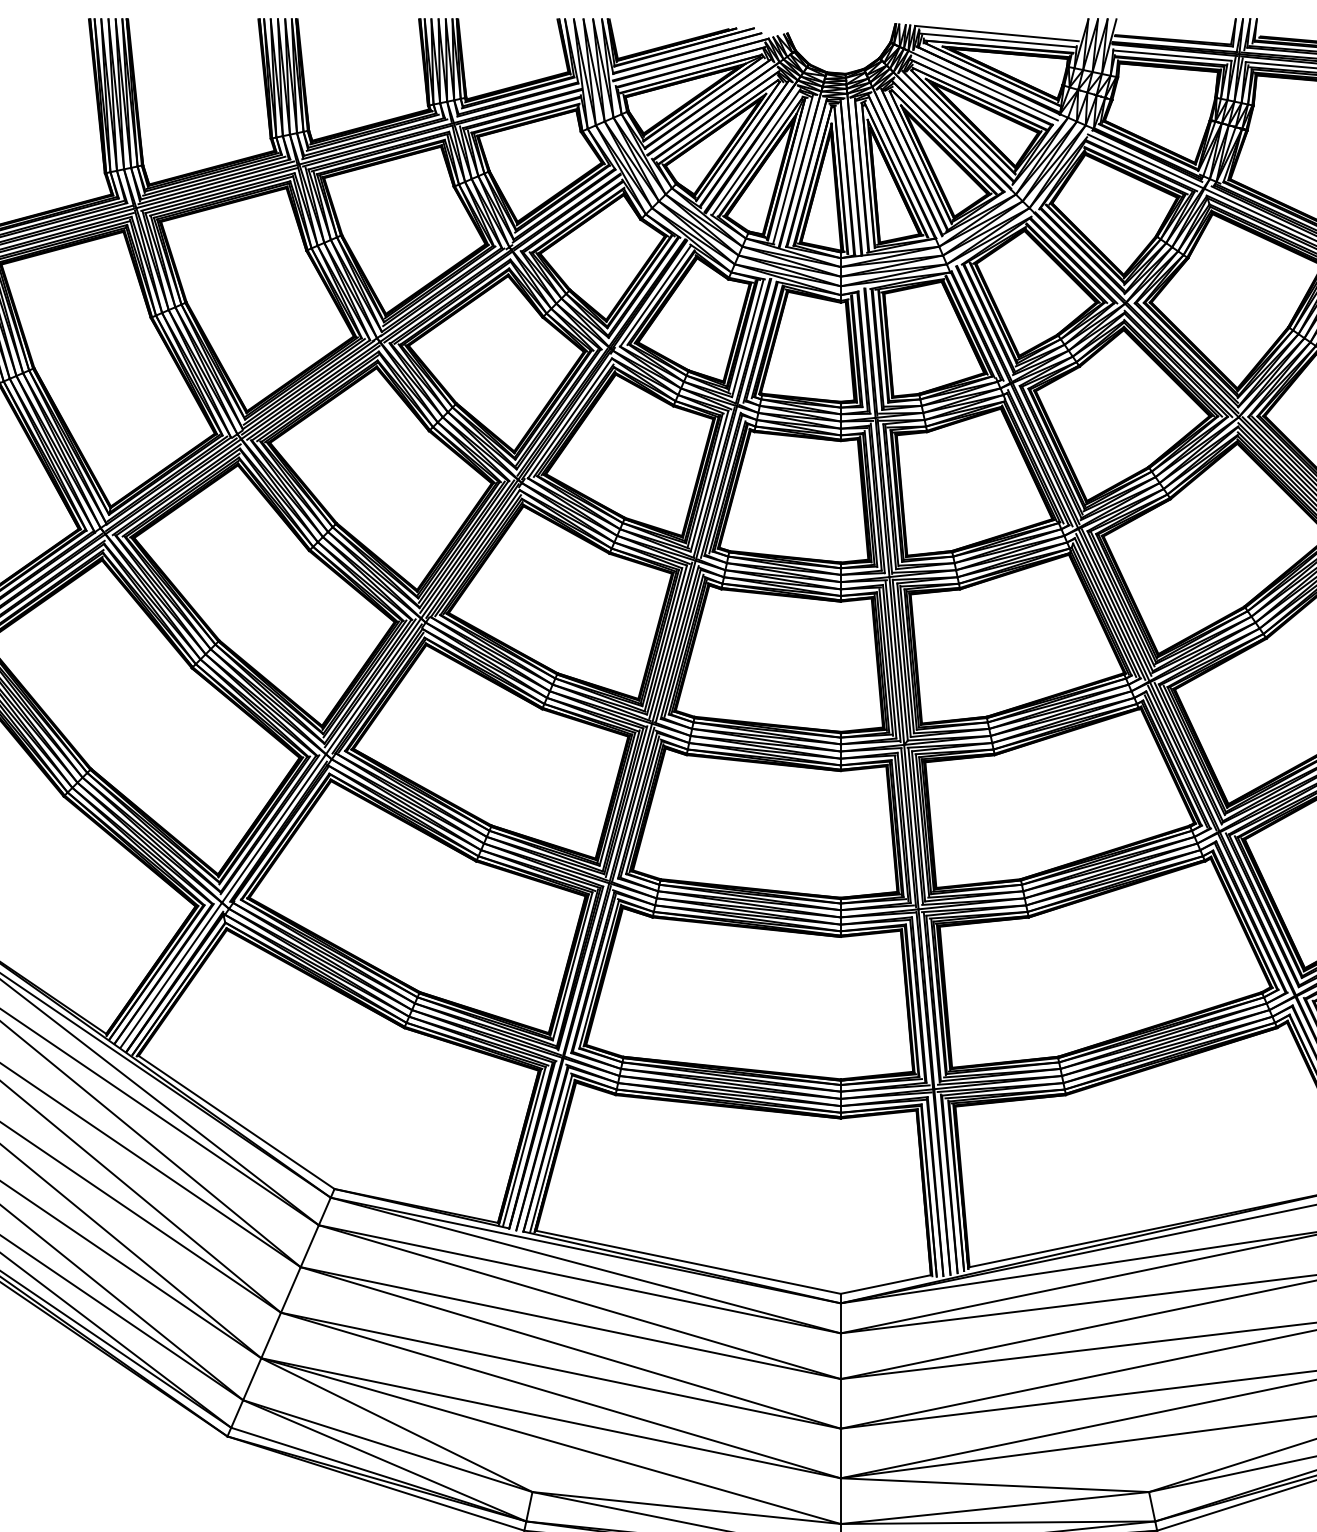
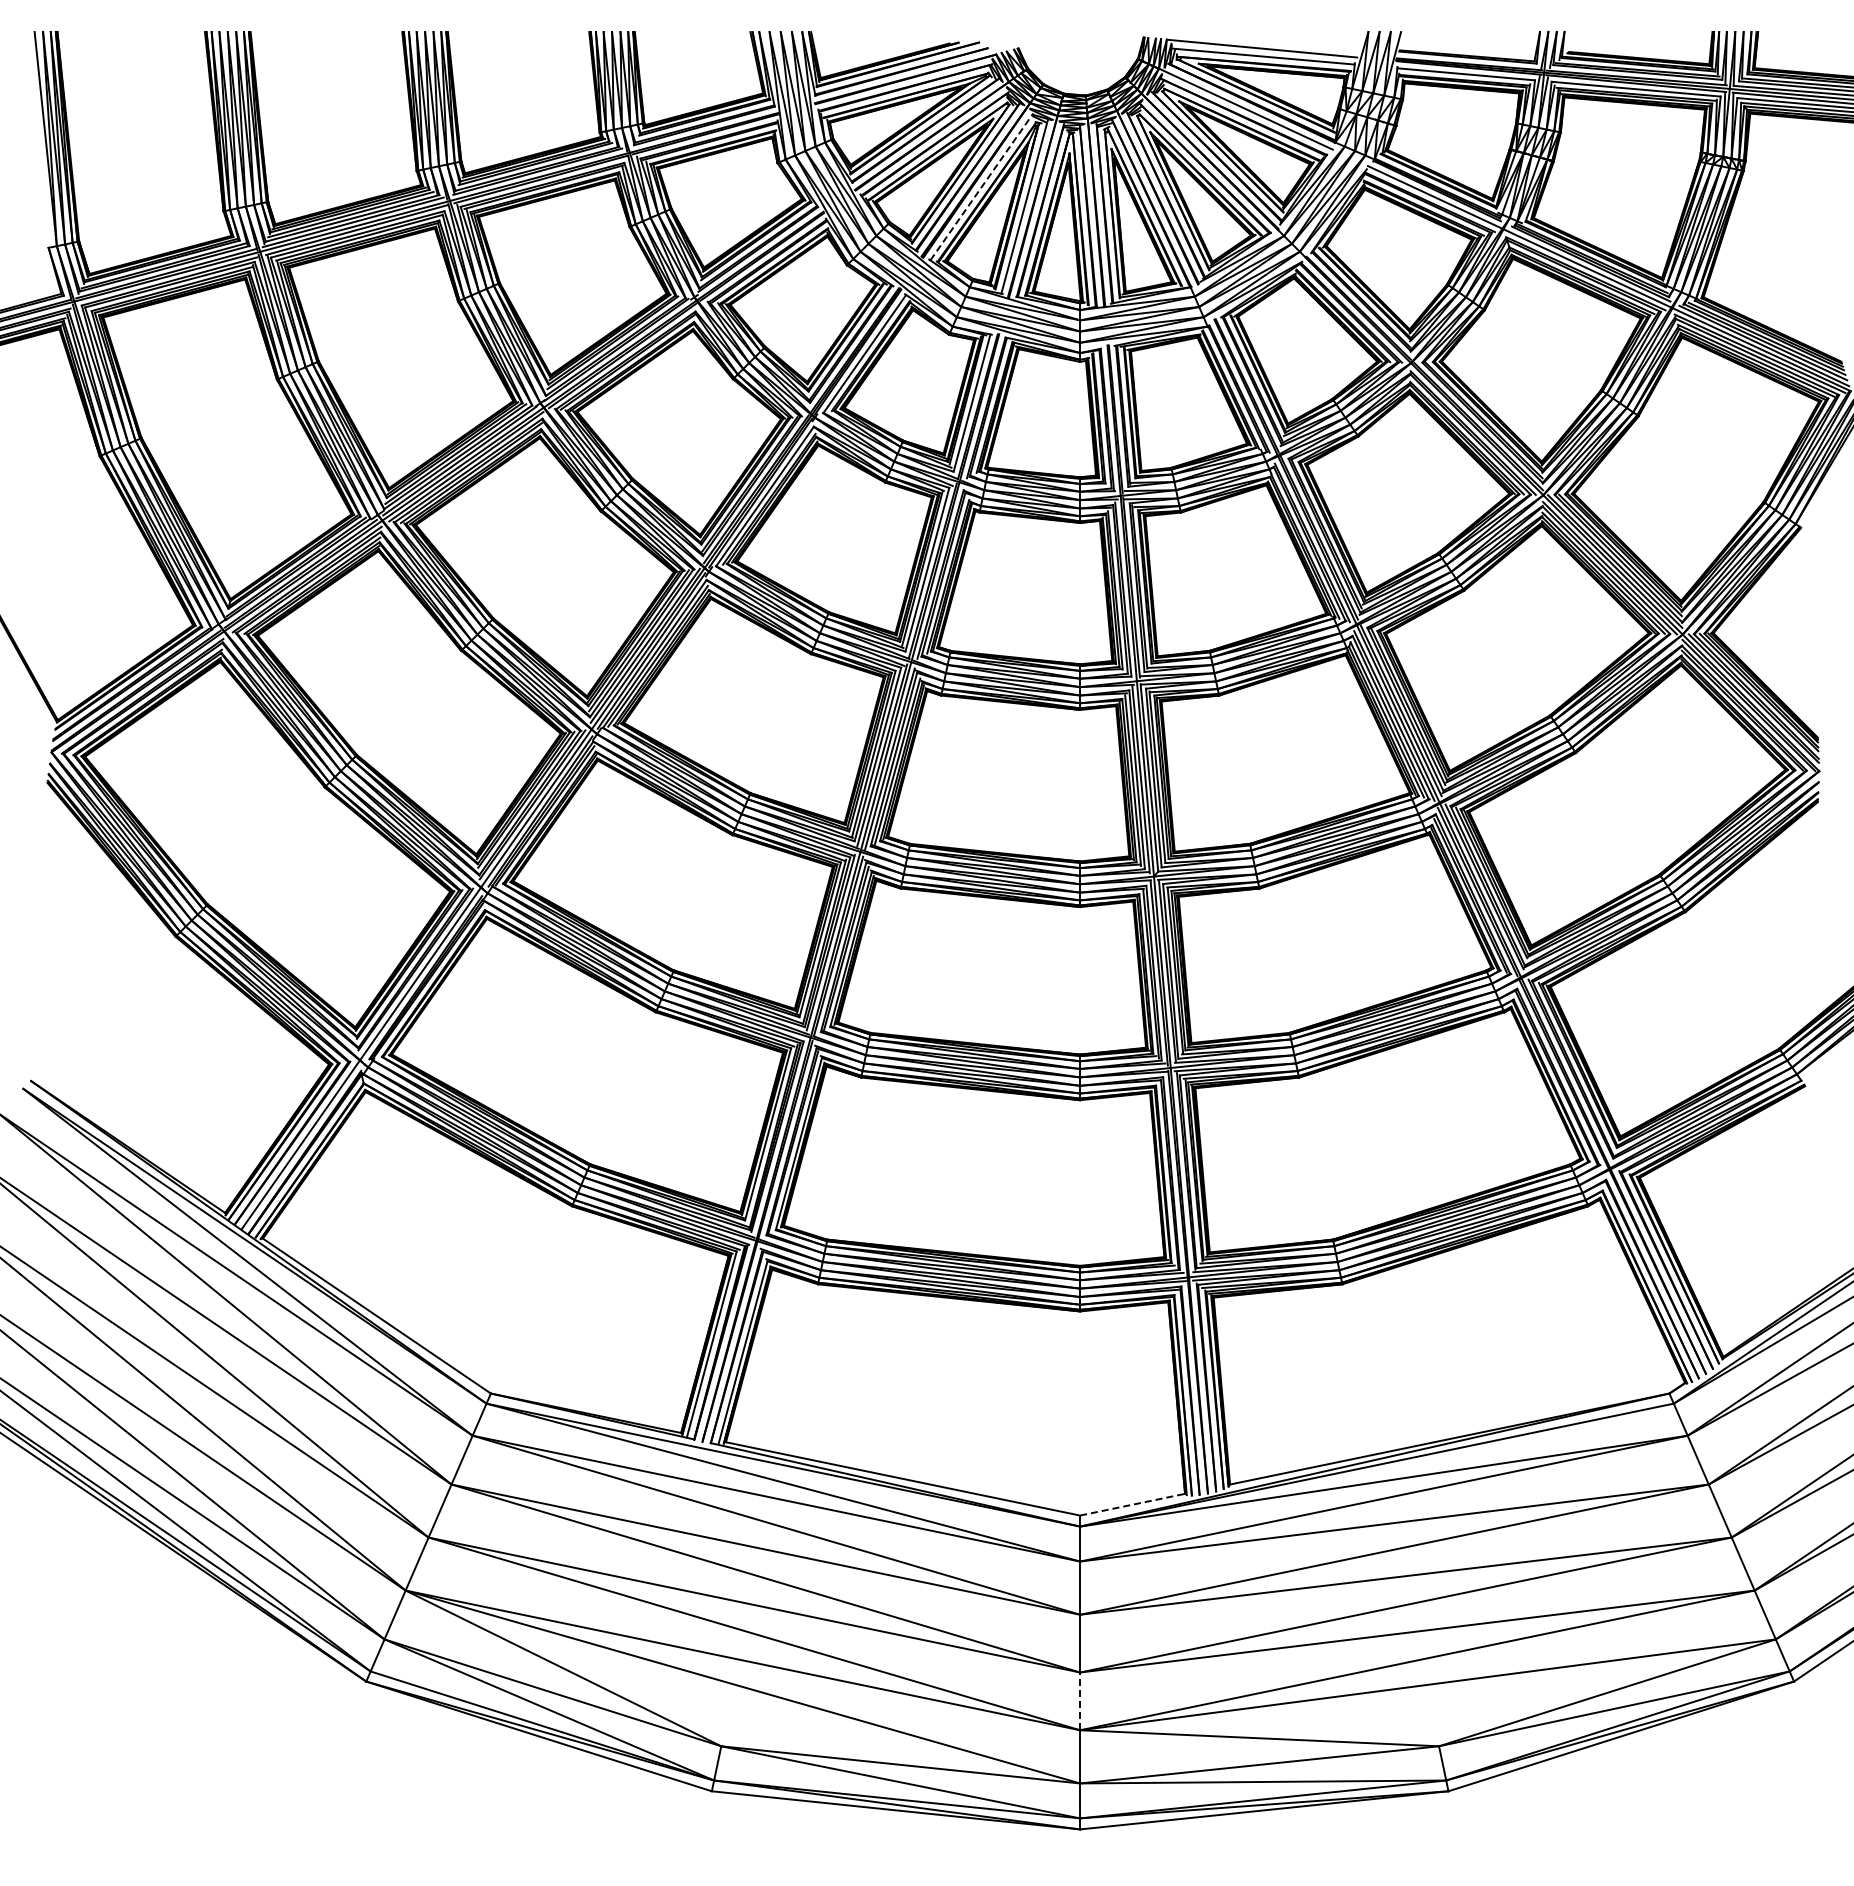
line: (755, 152) -> (981, 186), solid -> dashed
line: (885, 1284) -> (1132, 1504), solid -> dashed
line: (841, 1453) -> (1080, 1701), solid -> dashed

